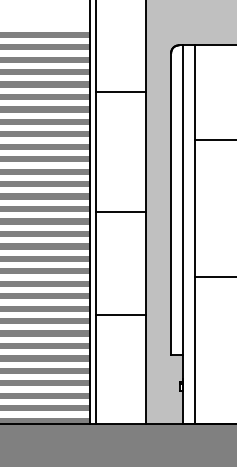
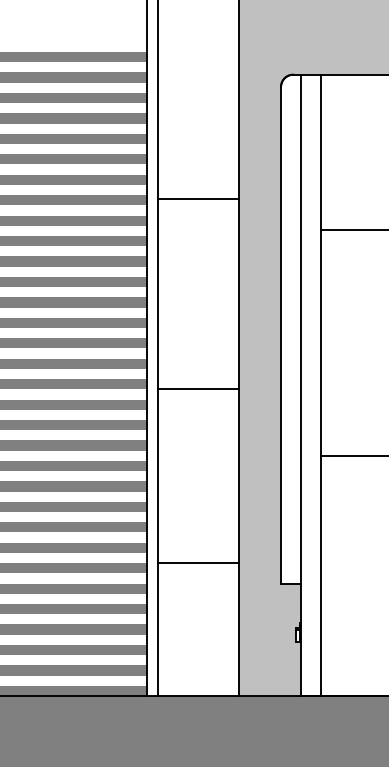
line: (120, 91) -> (197, 197), moved
line: (120, 212) -> (197, 390), moved
line: (120, 314) -> (197, 562), moved

